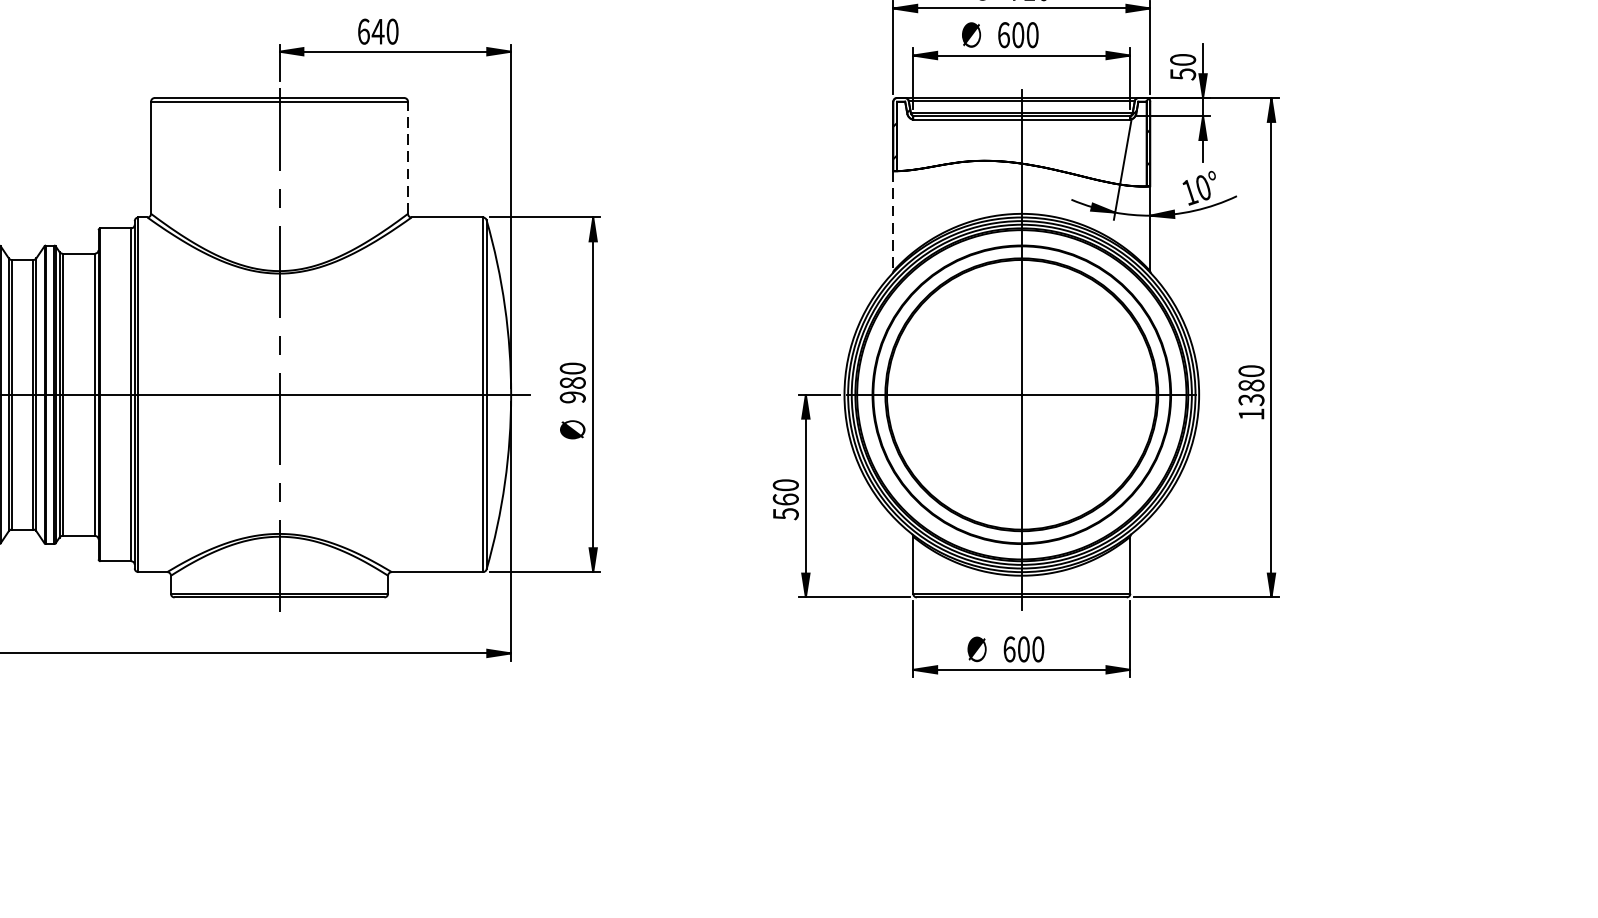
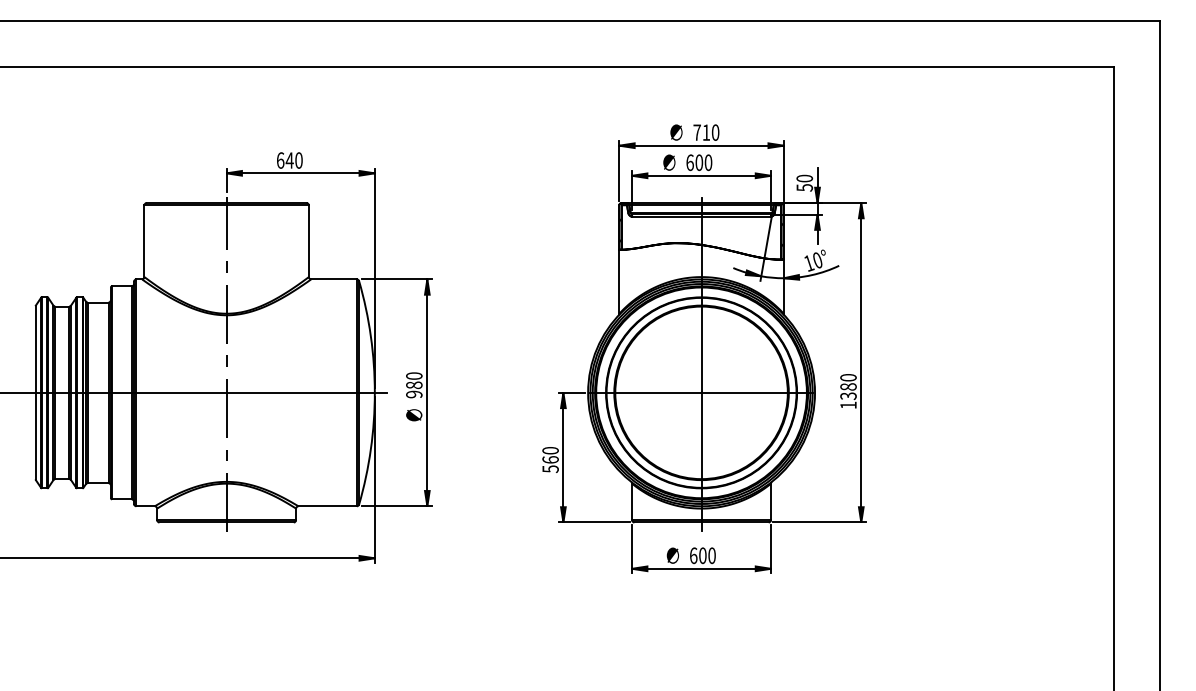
line: (407, 158) -> (308, 241), dashed -> solid
line: (893, 220) -> (619, 281), dashed -> solid

